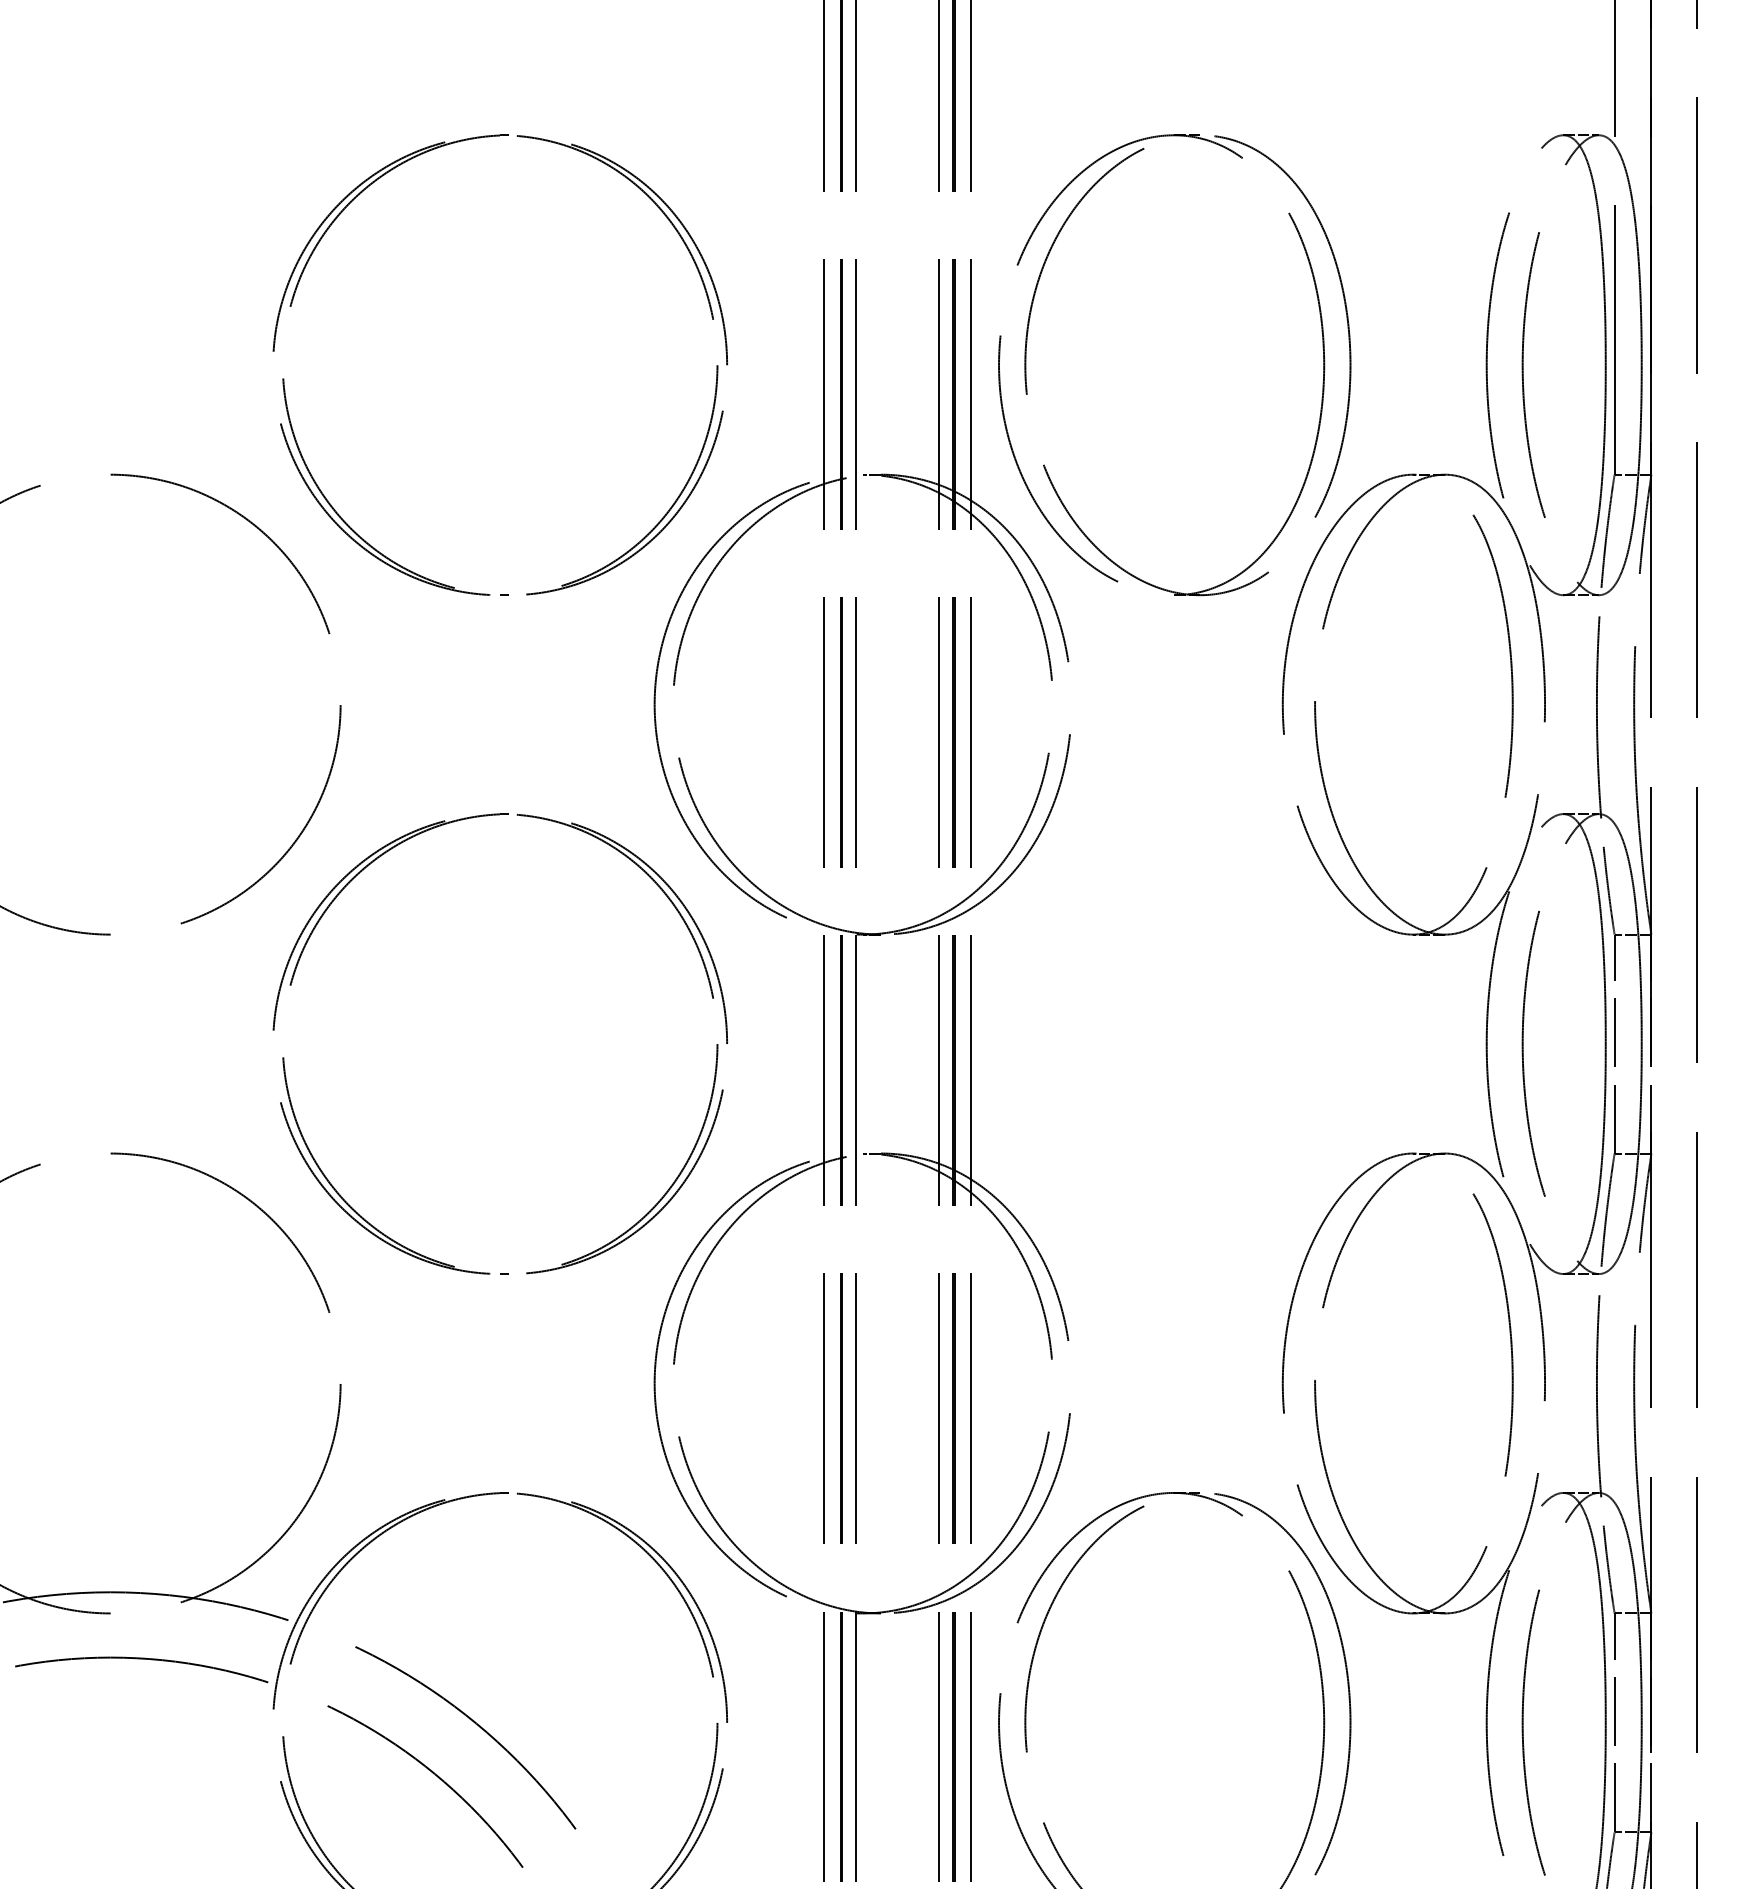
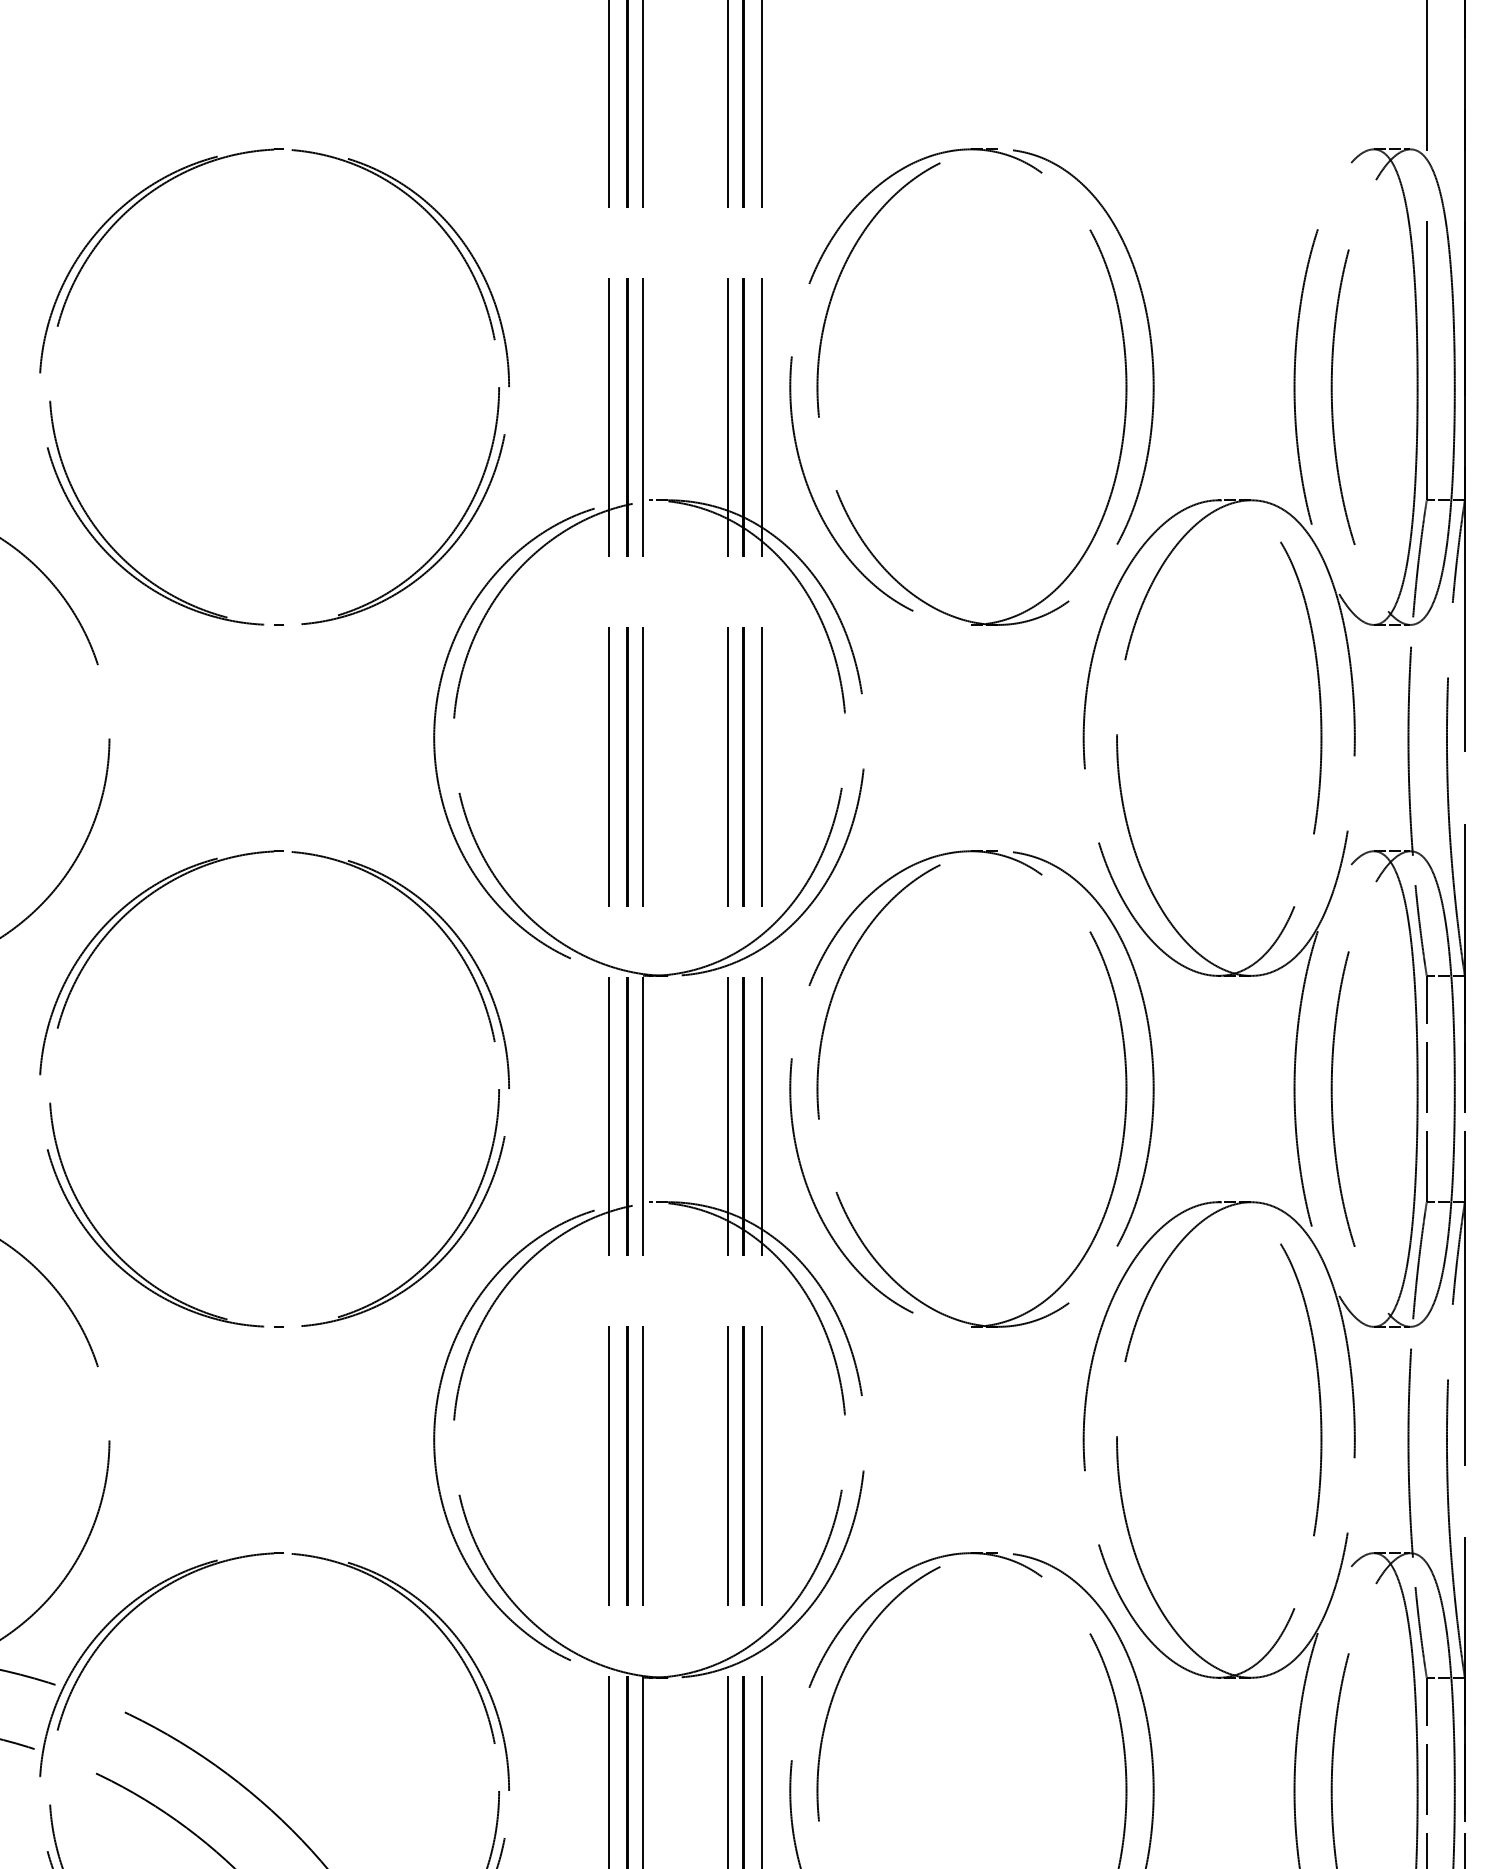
part: (1026, 1043) -> (818, 1088), added

